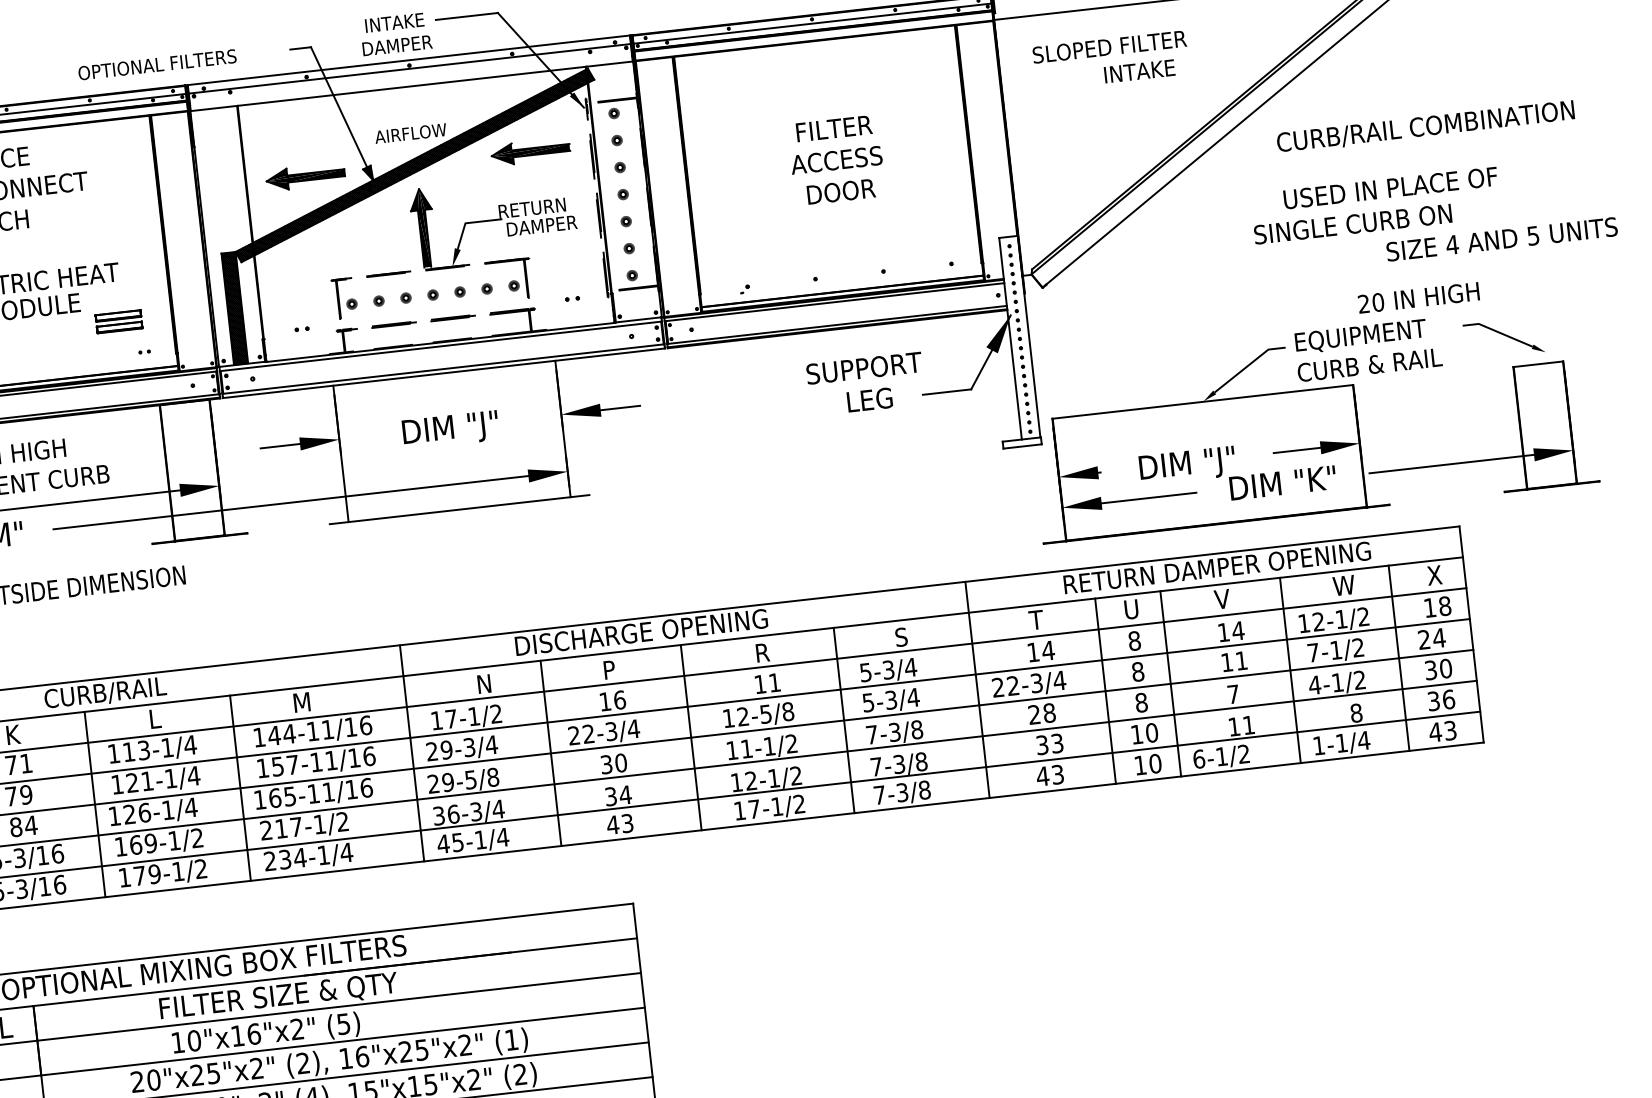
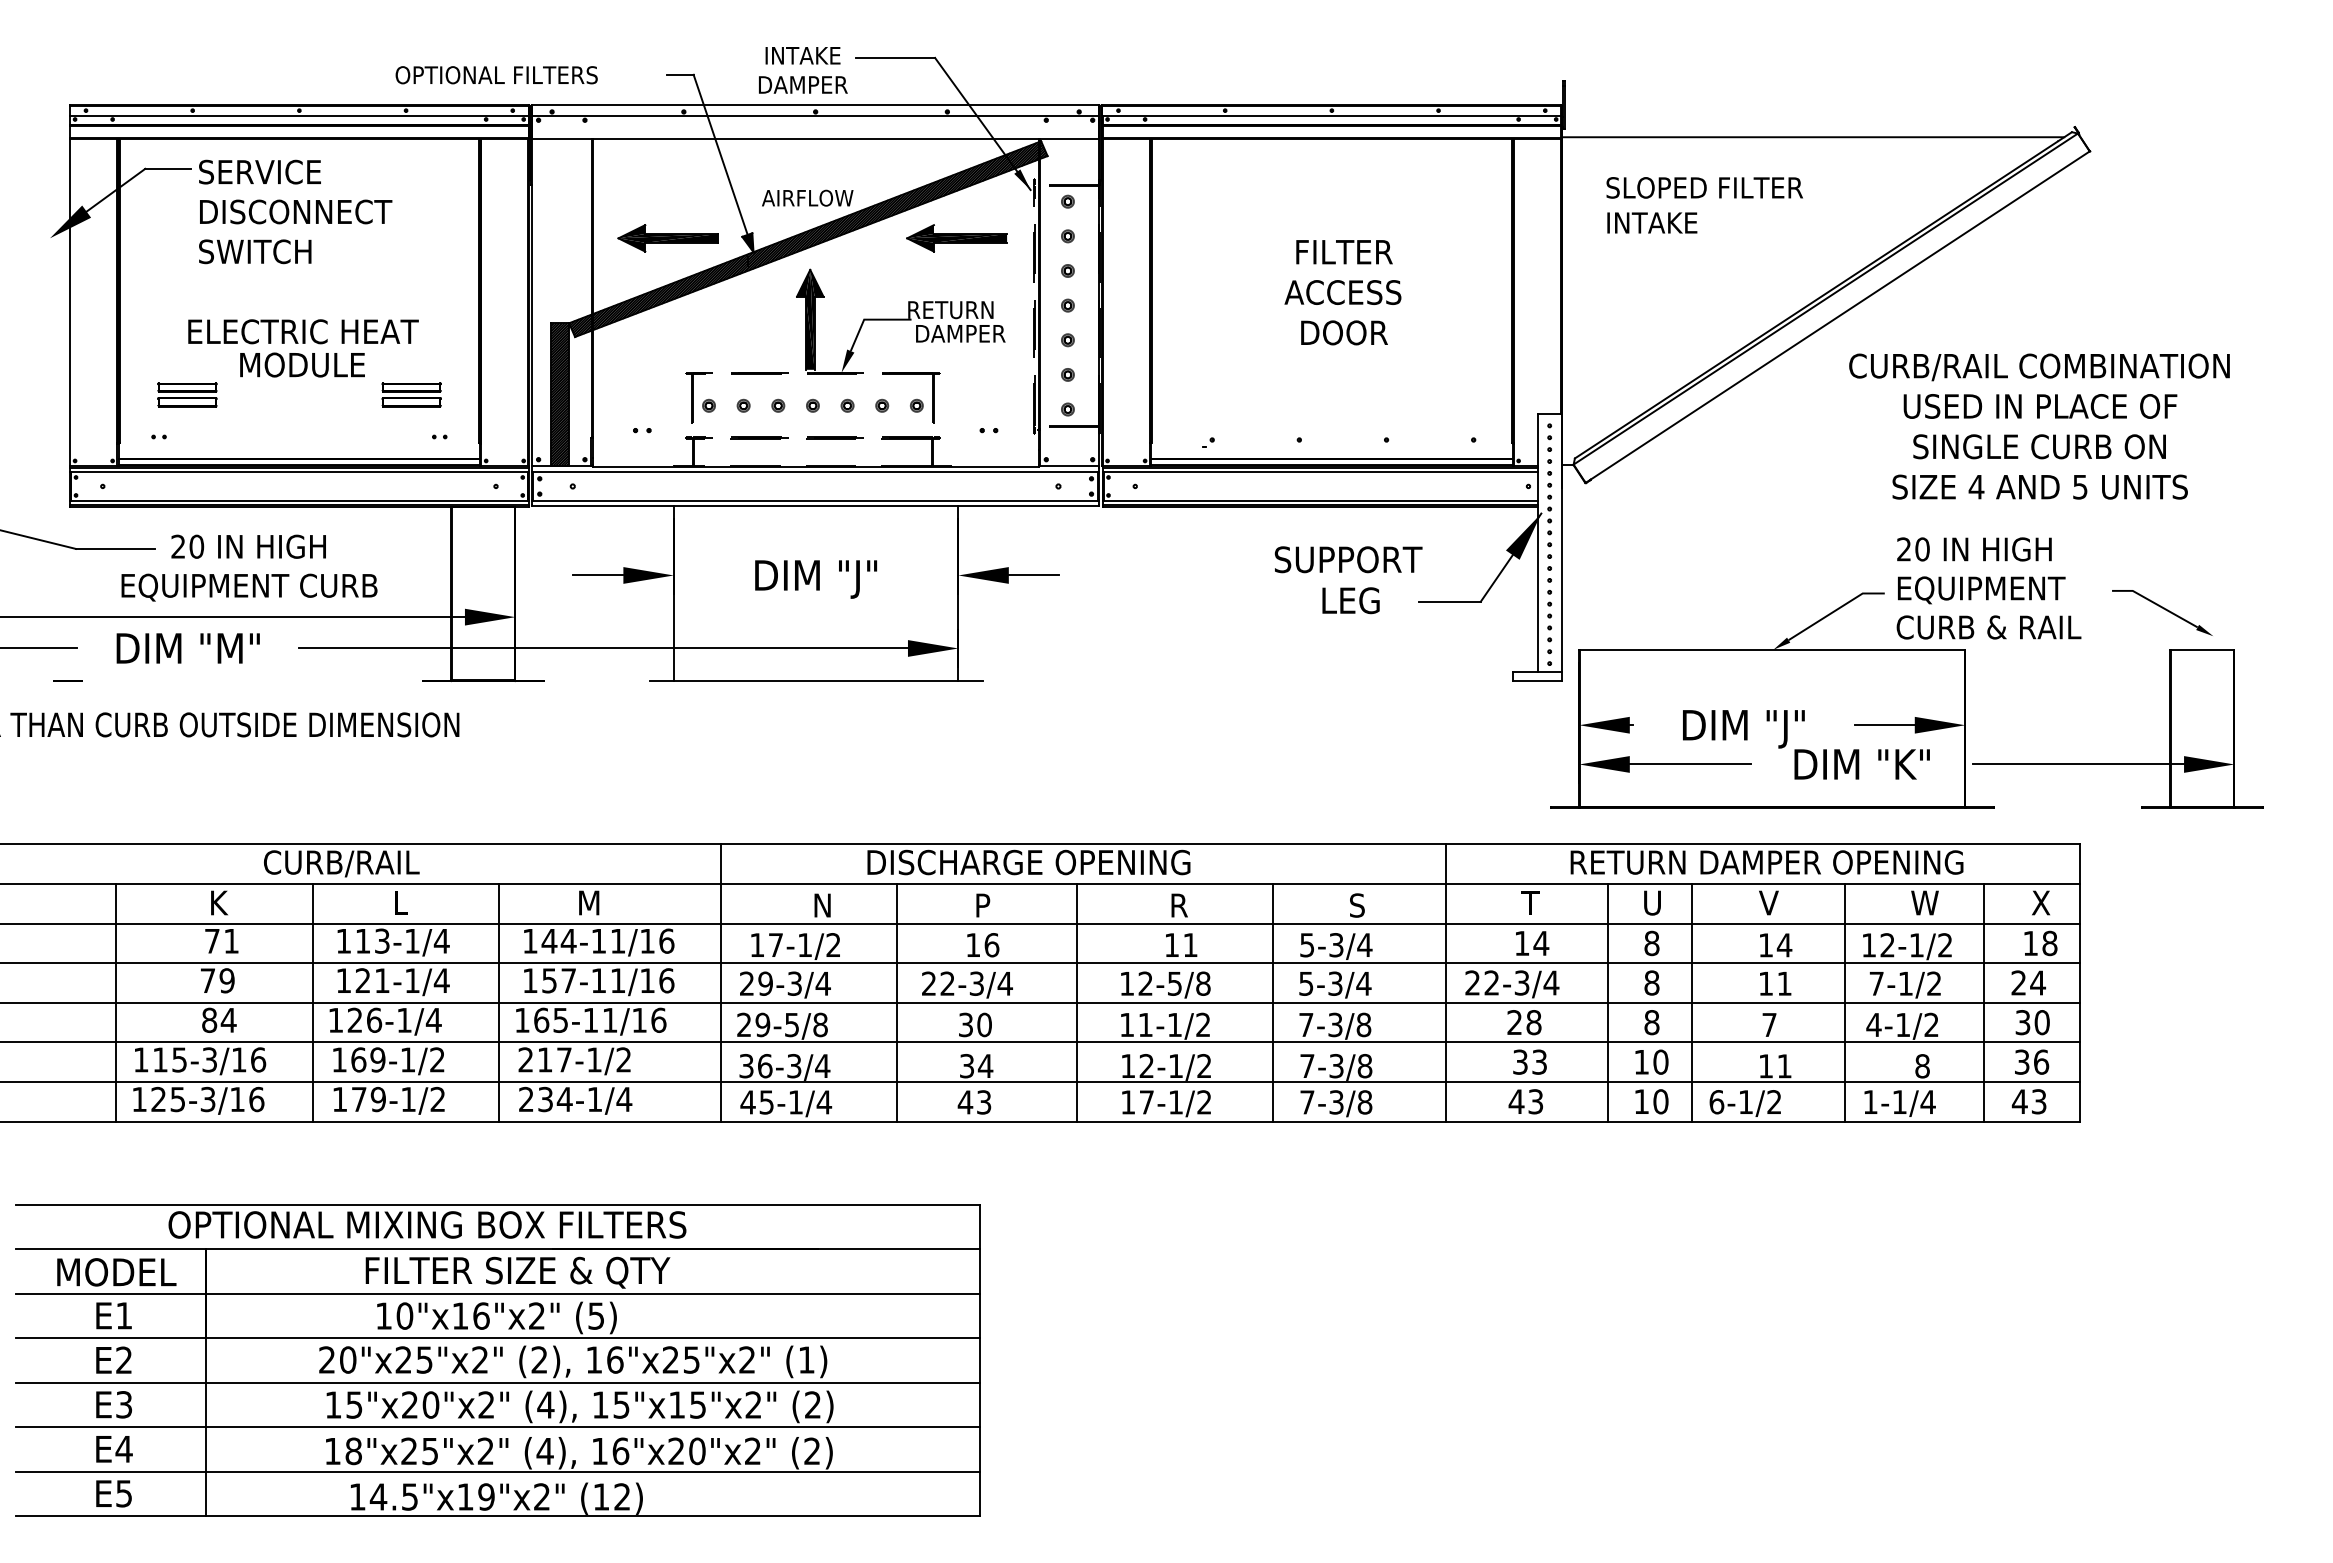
text: (1139, 70) -> (1652, 222), moved
text: (1425, 127) -> (2039, 367), moved
text: (1352, 224) -> (2039, 446), moved
text: (1501, 238) -> (2039, 486), moved
text: (1418, 297) -> (1974, 549), moved

